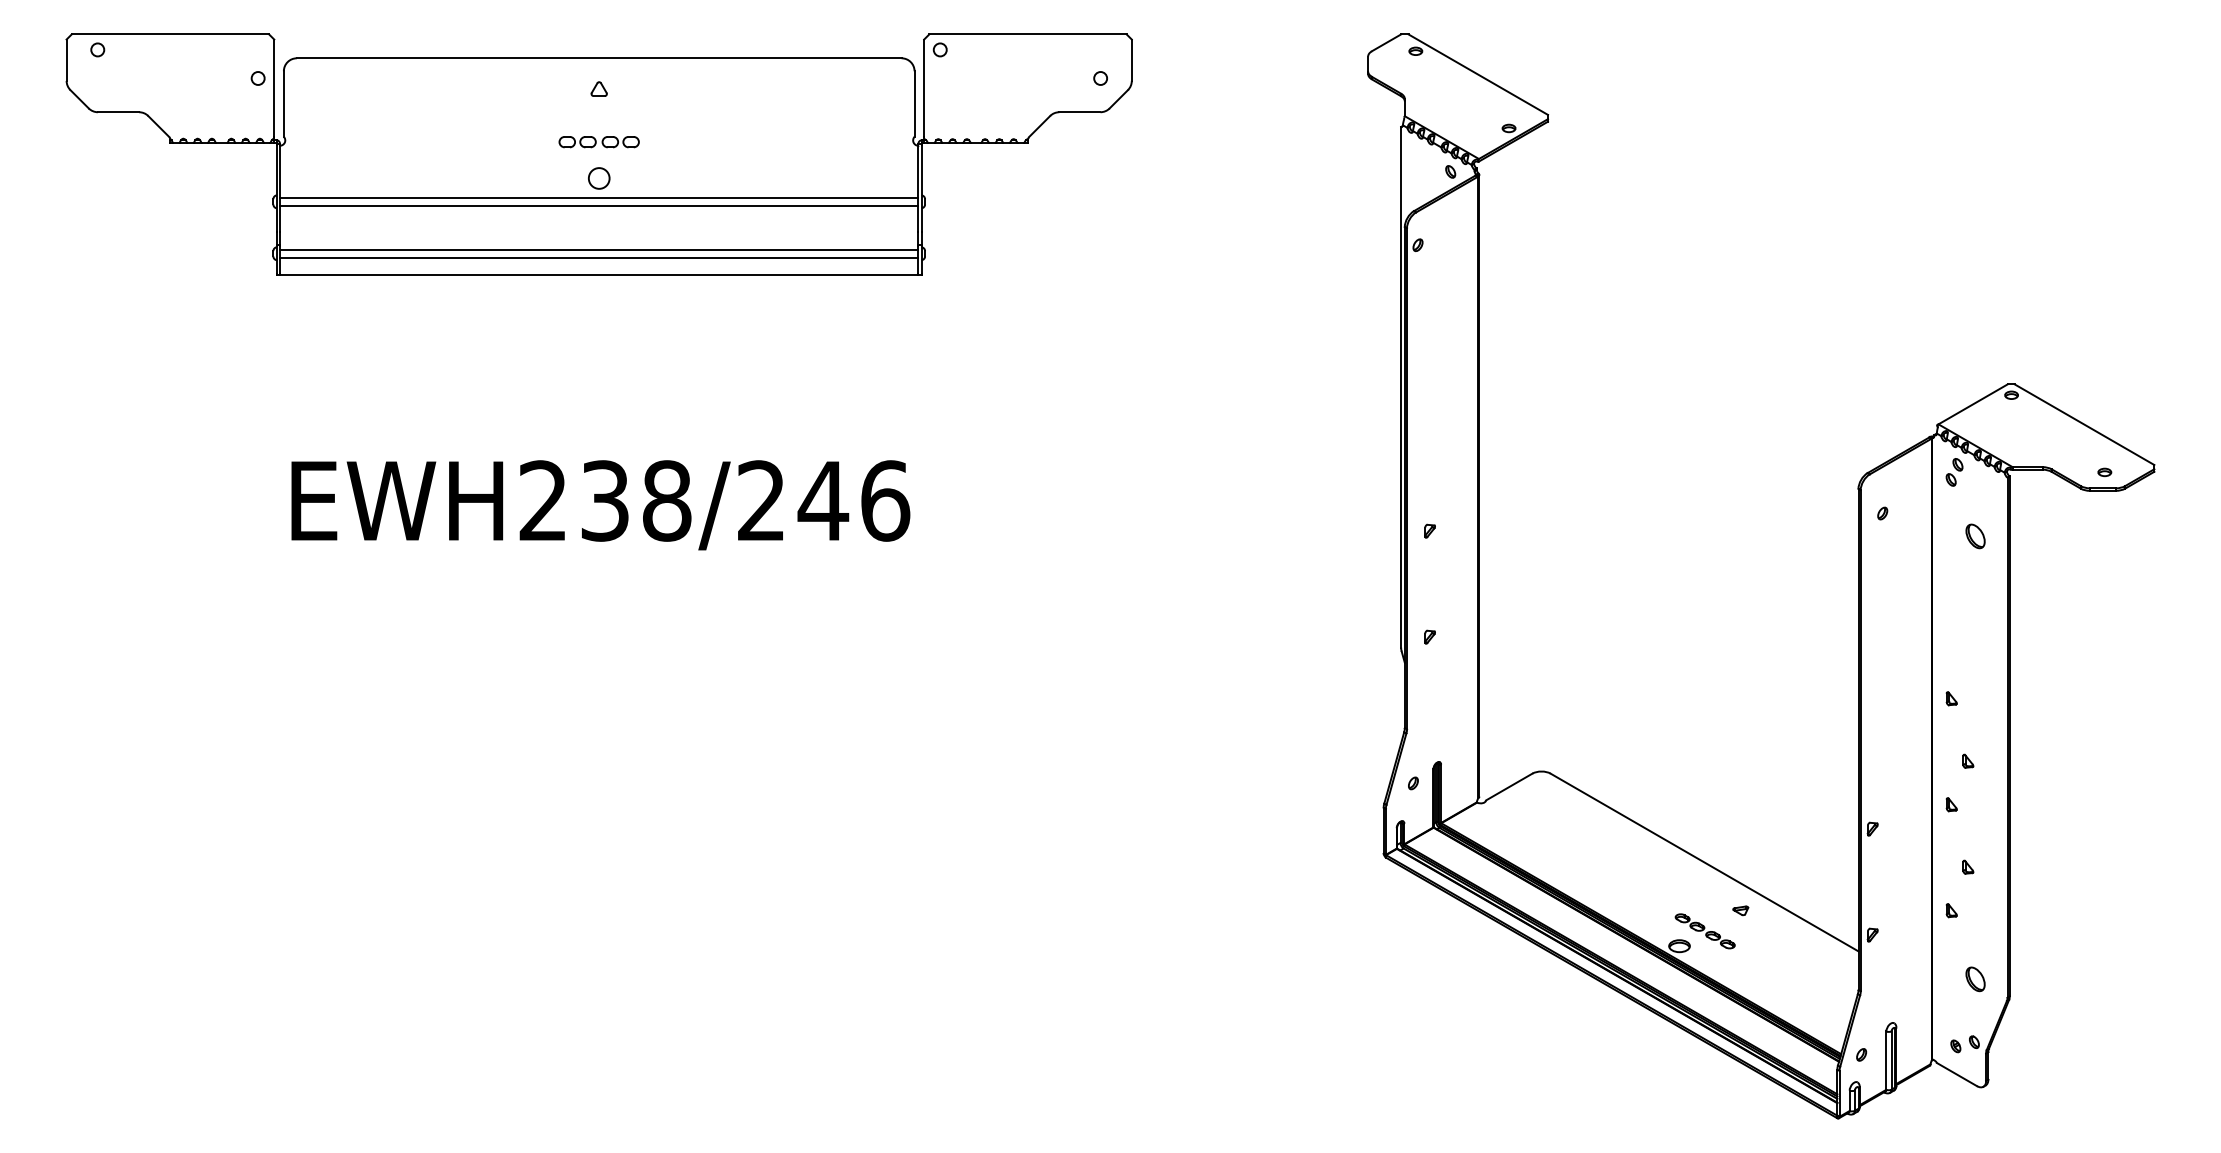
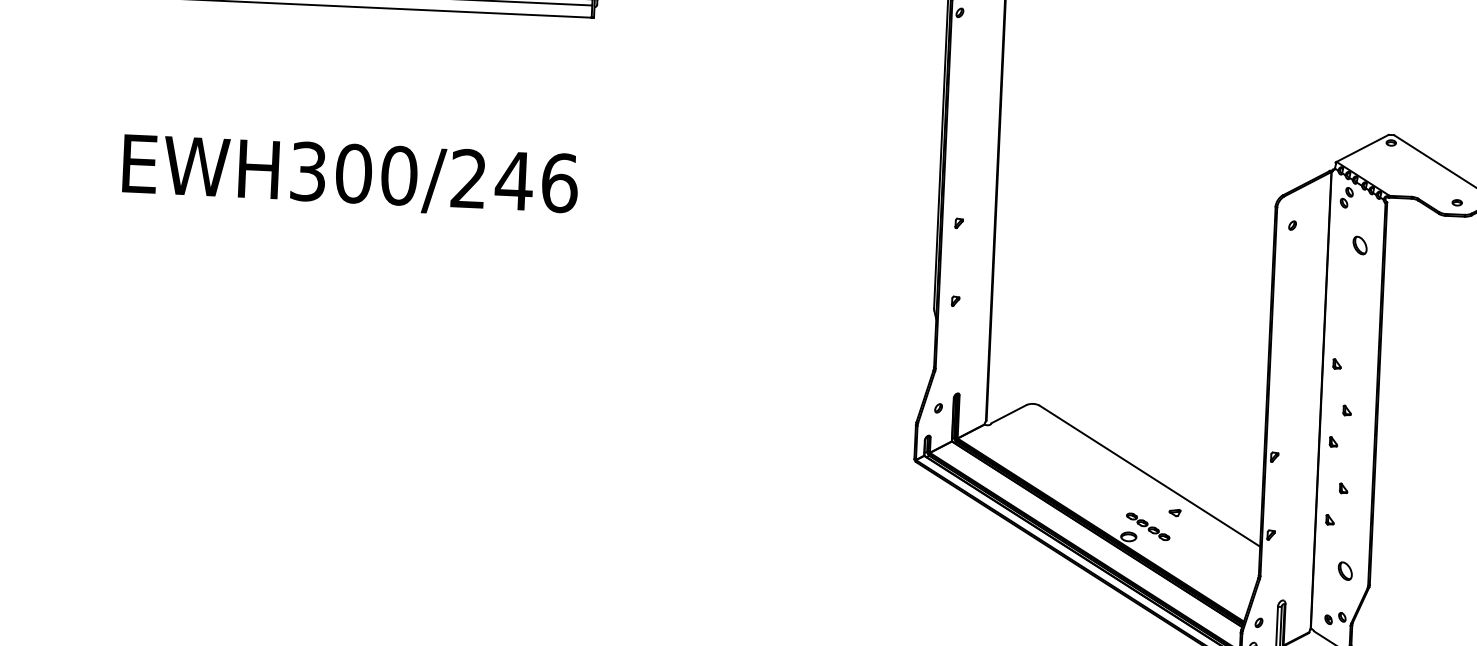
text: (605, 500) -> (354, 173), EWH238/246 -> EWH300/246

